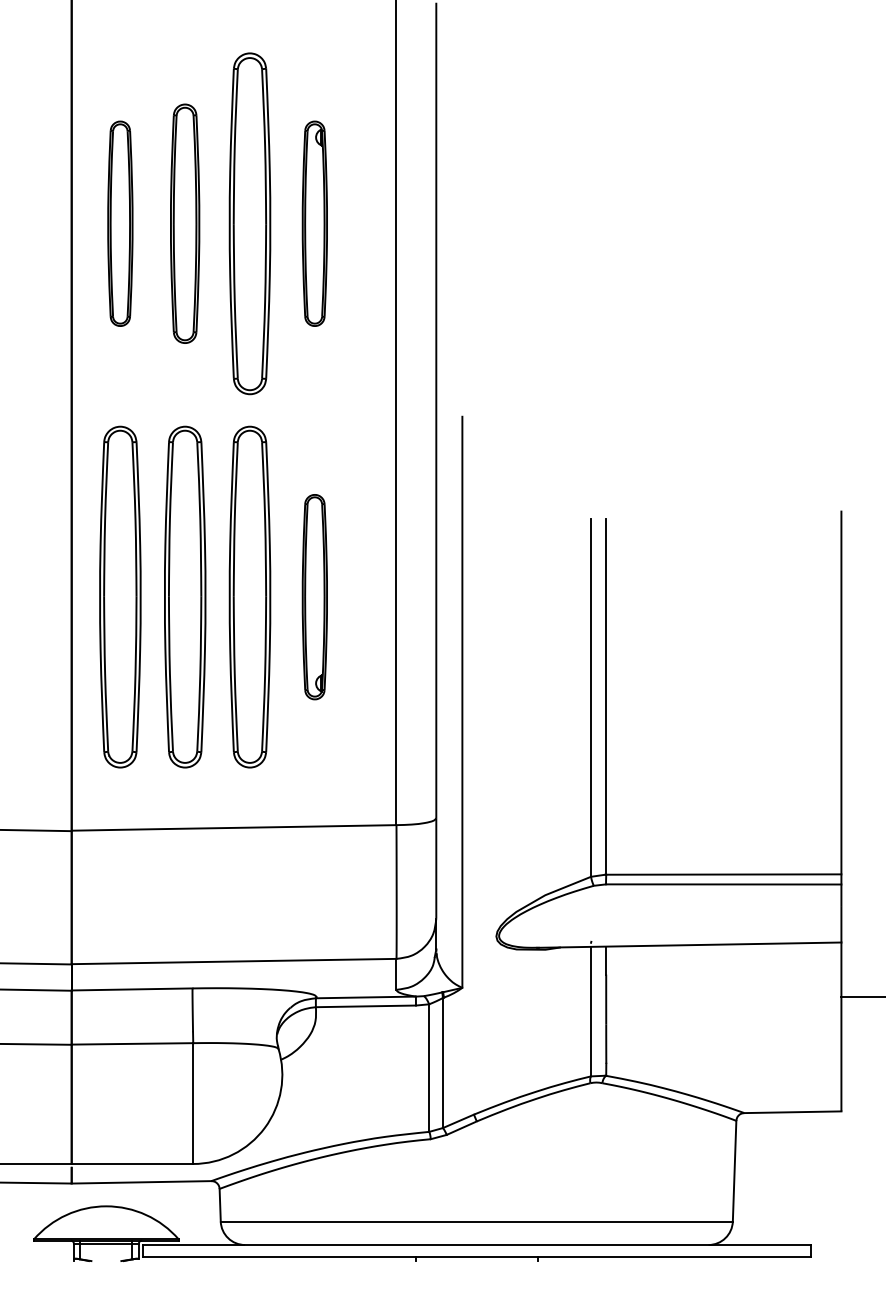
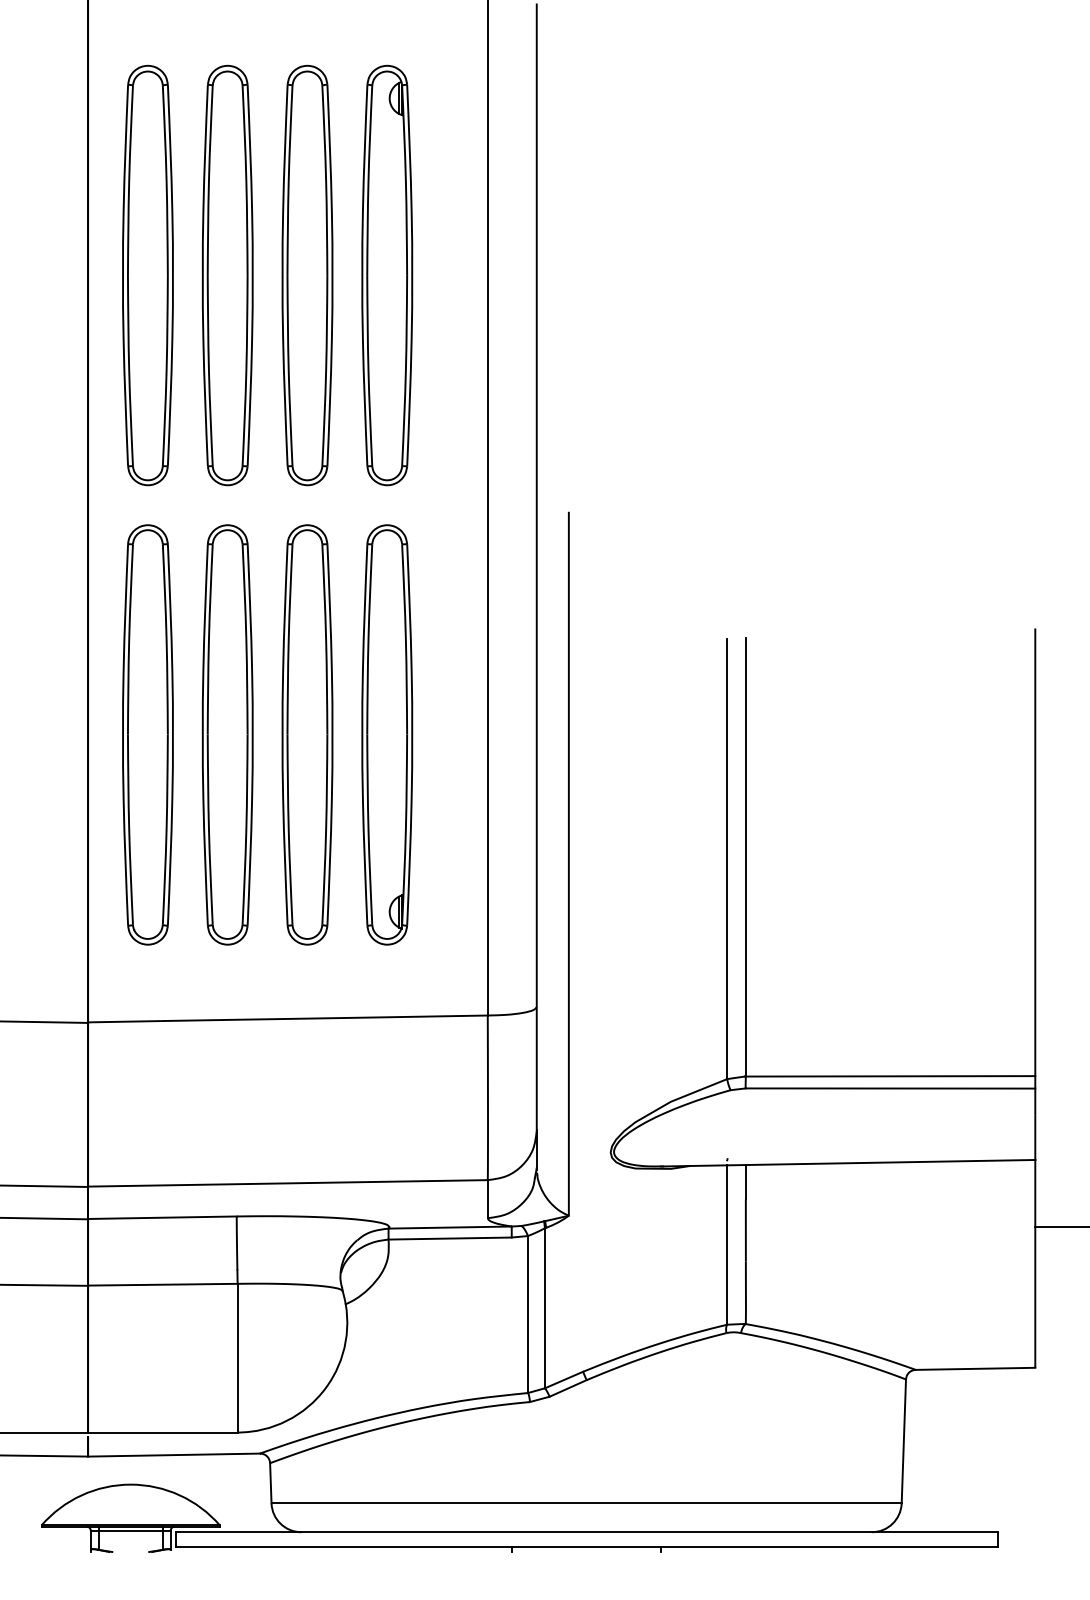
part: (119, 223) -> (147, 275), size x1.67
part: (184, 223) -> (227, 275), size x1.43
part: (315, 223) -> (387, 275), size x1.67
part: (315, 596) -> (387, 734), size x1.67

